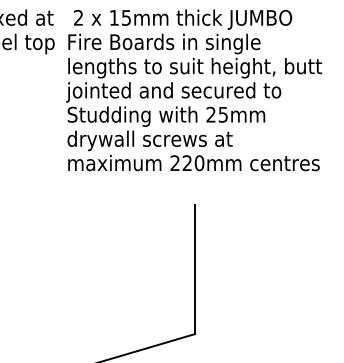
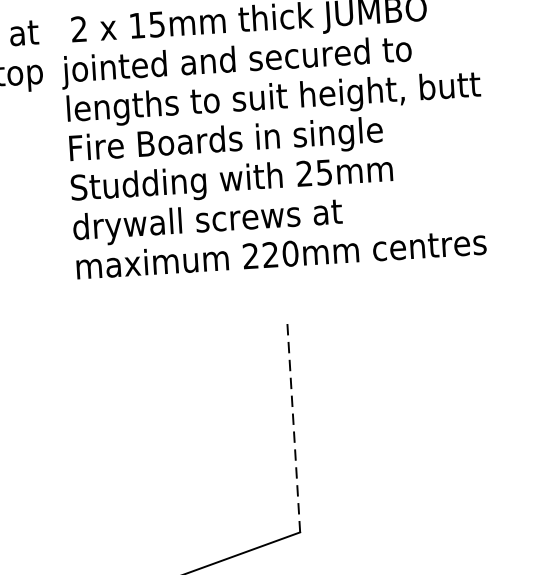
text: (173, 43) -> (236, 61), Fire Boards in single -> jointed and secured to
text: (173, 92) -> (241, 141), jointed and secured to -> Fire Boards in single
line: (195, 269) -> (294, 427), solid -> dashed

